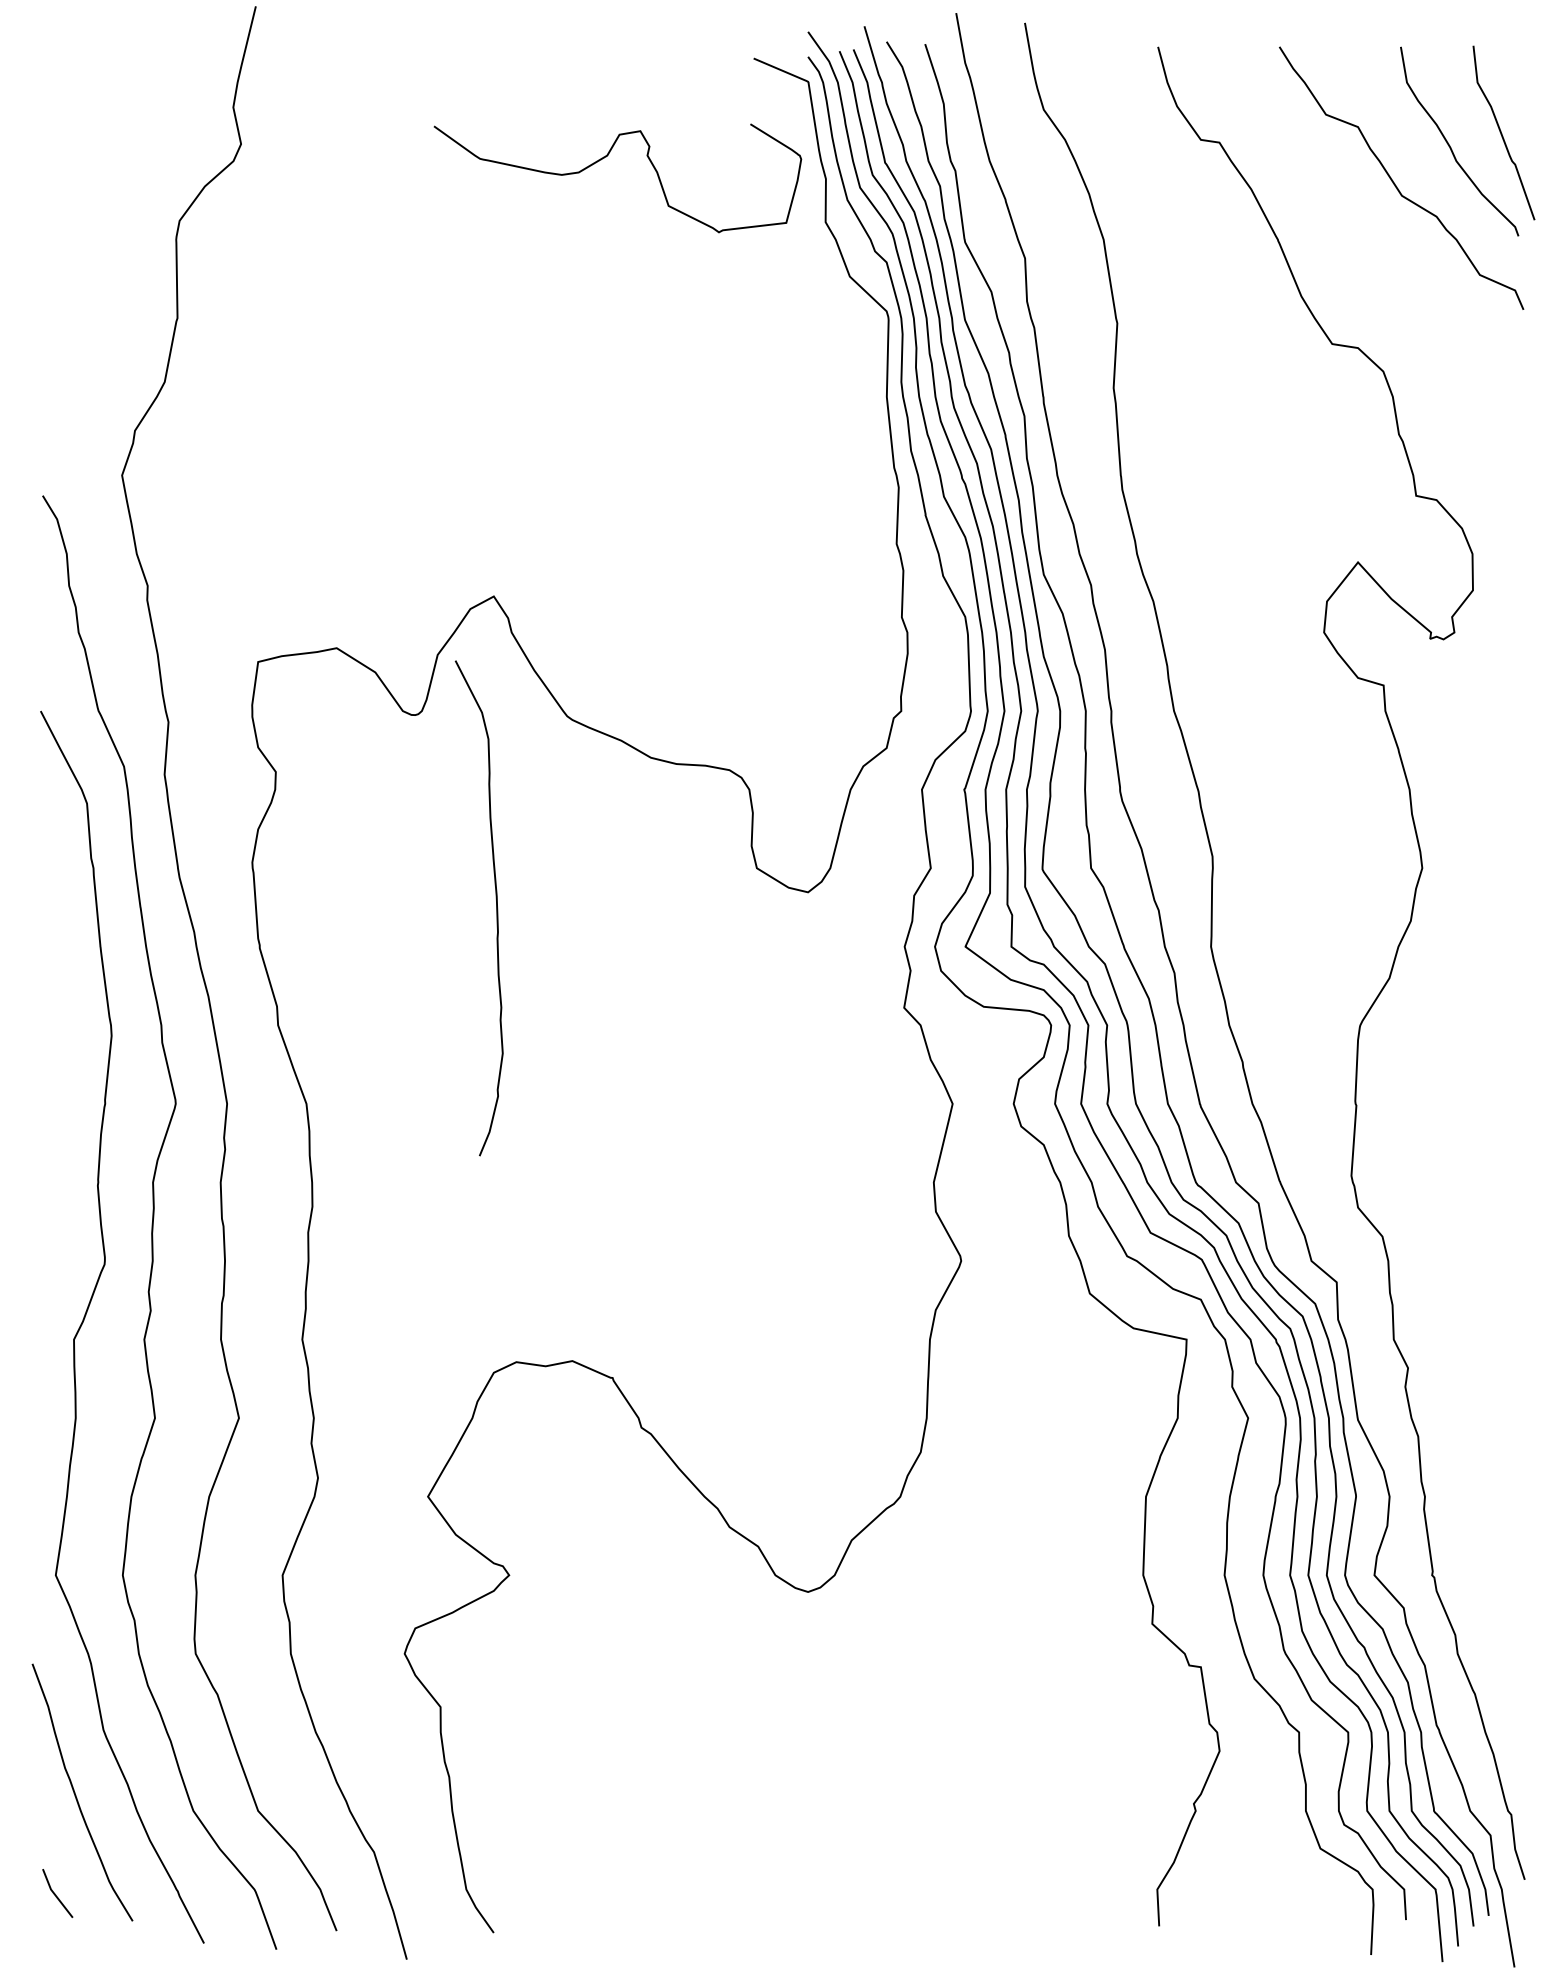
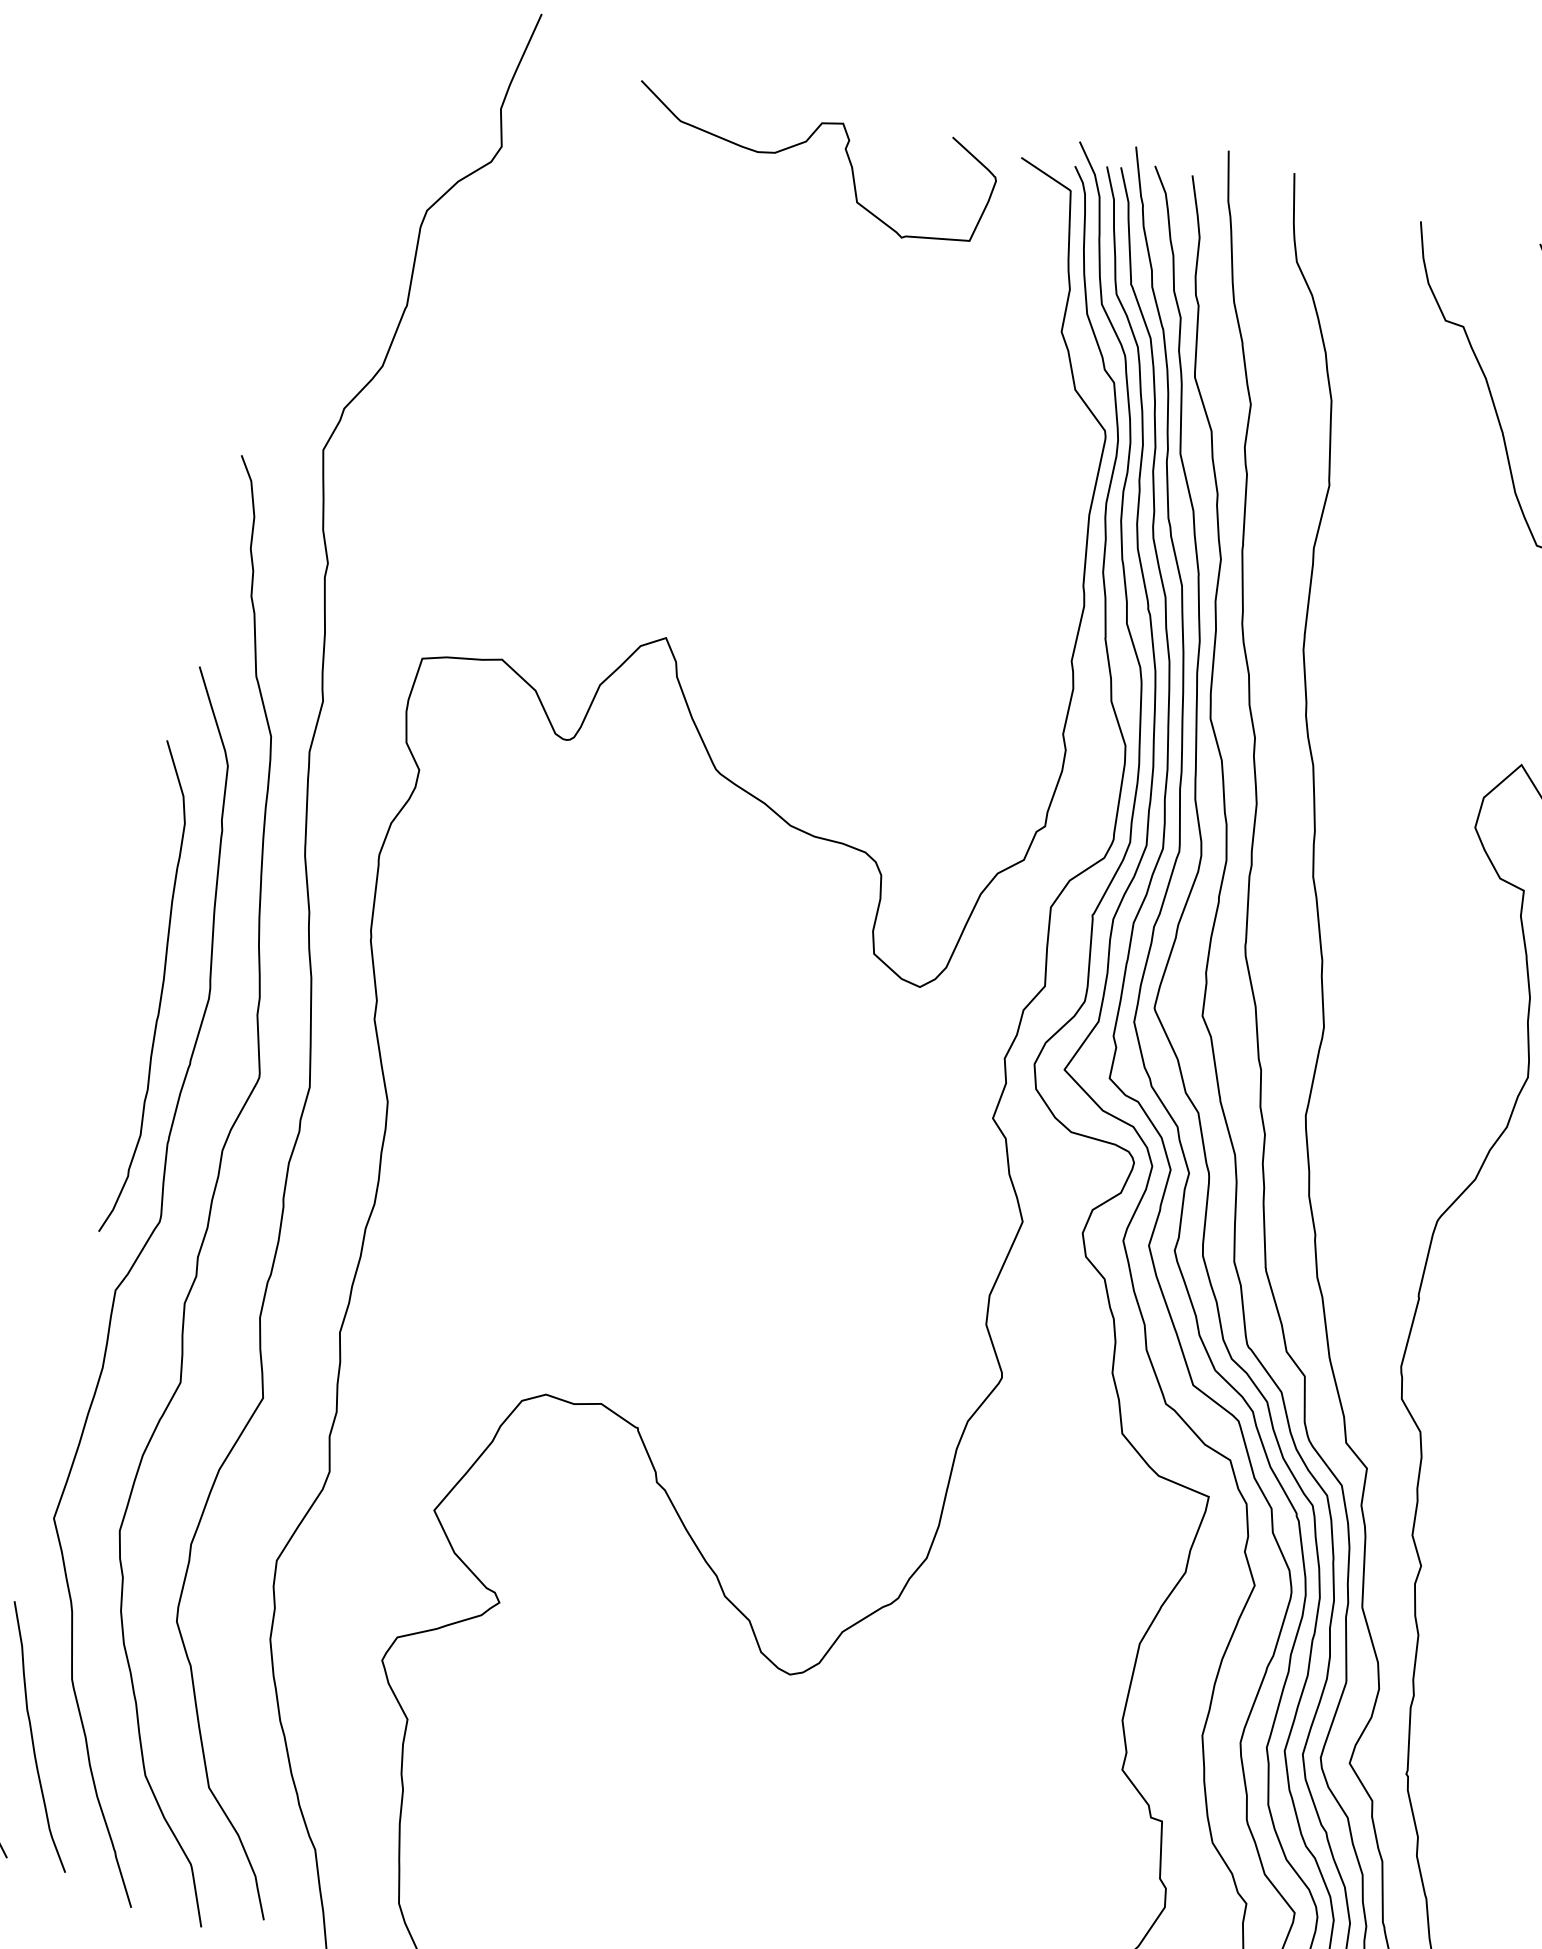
curve: (606, 157) -> (805, 143), moved
curve: (496, 908) -> (161, 991), moved

